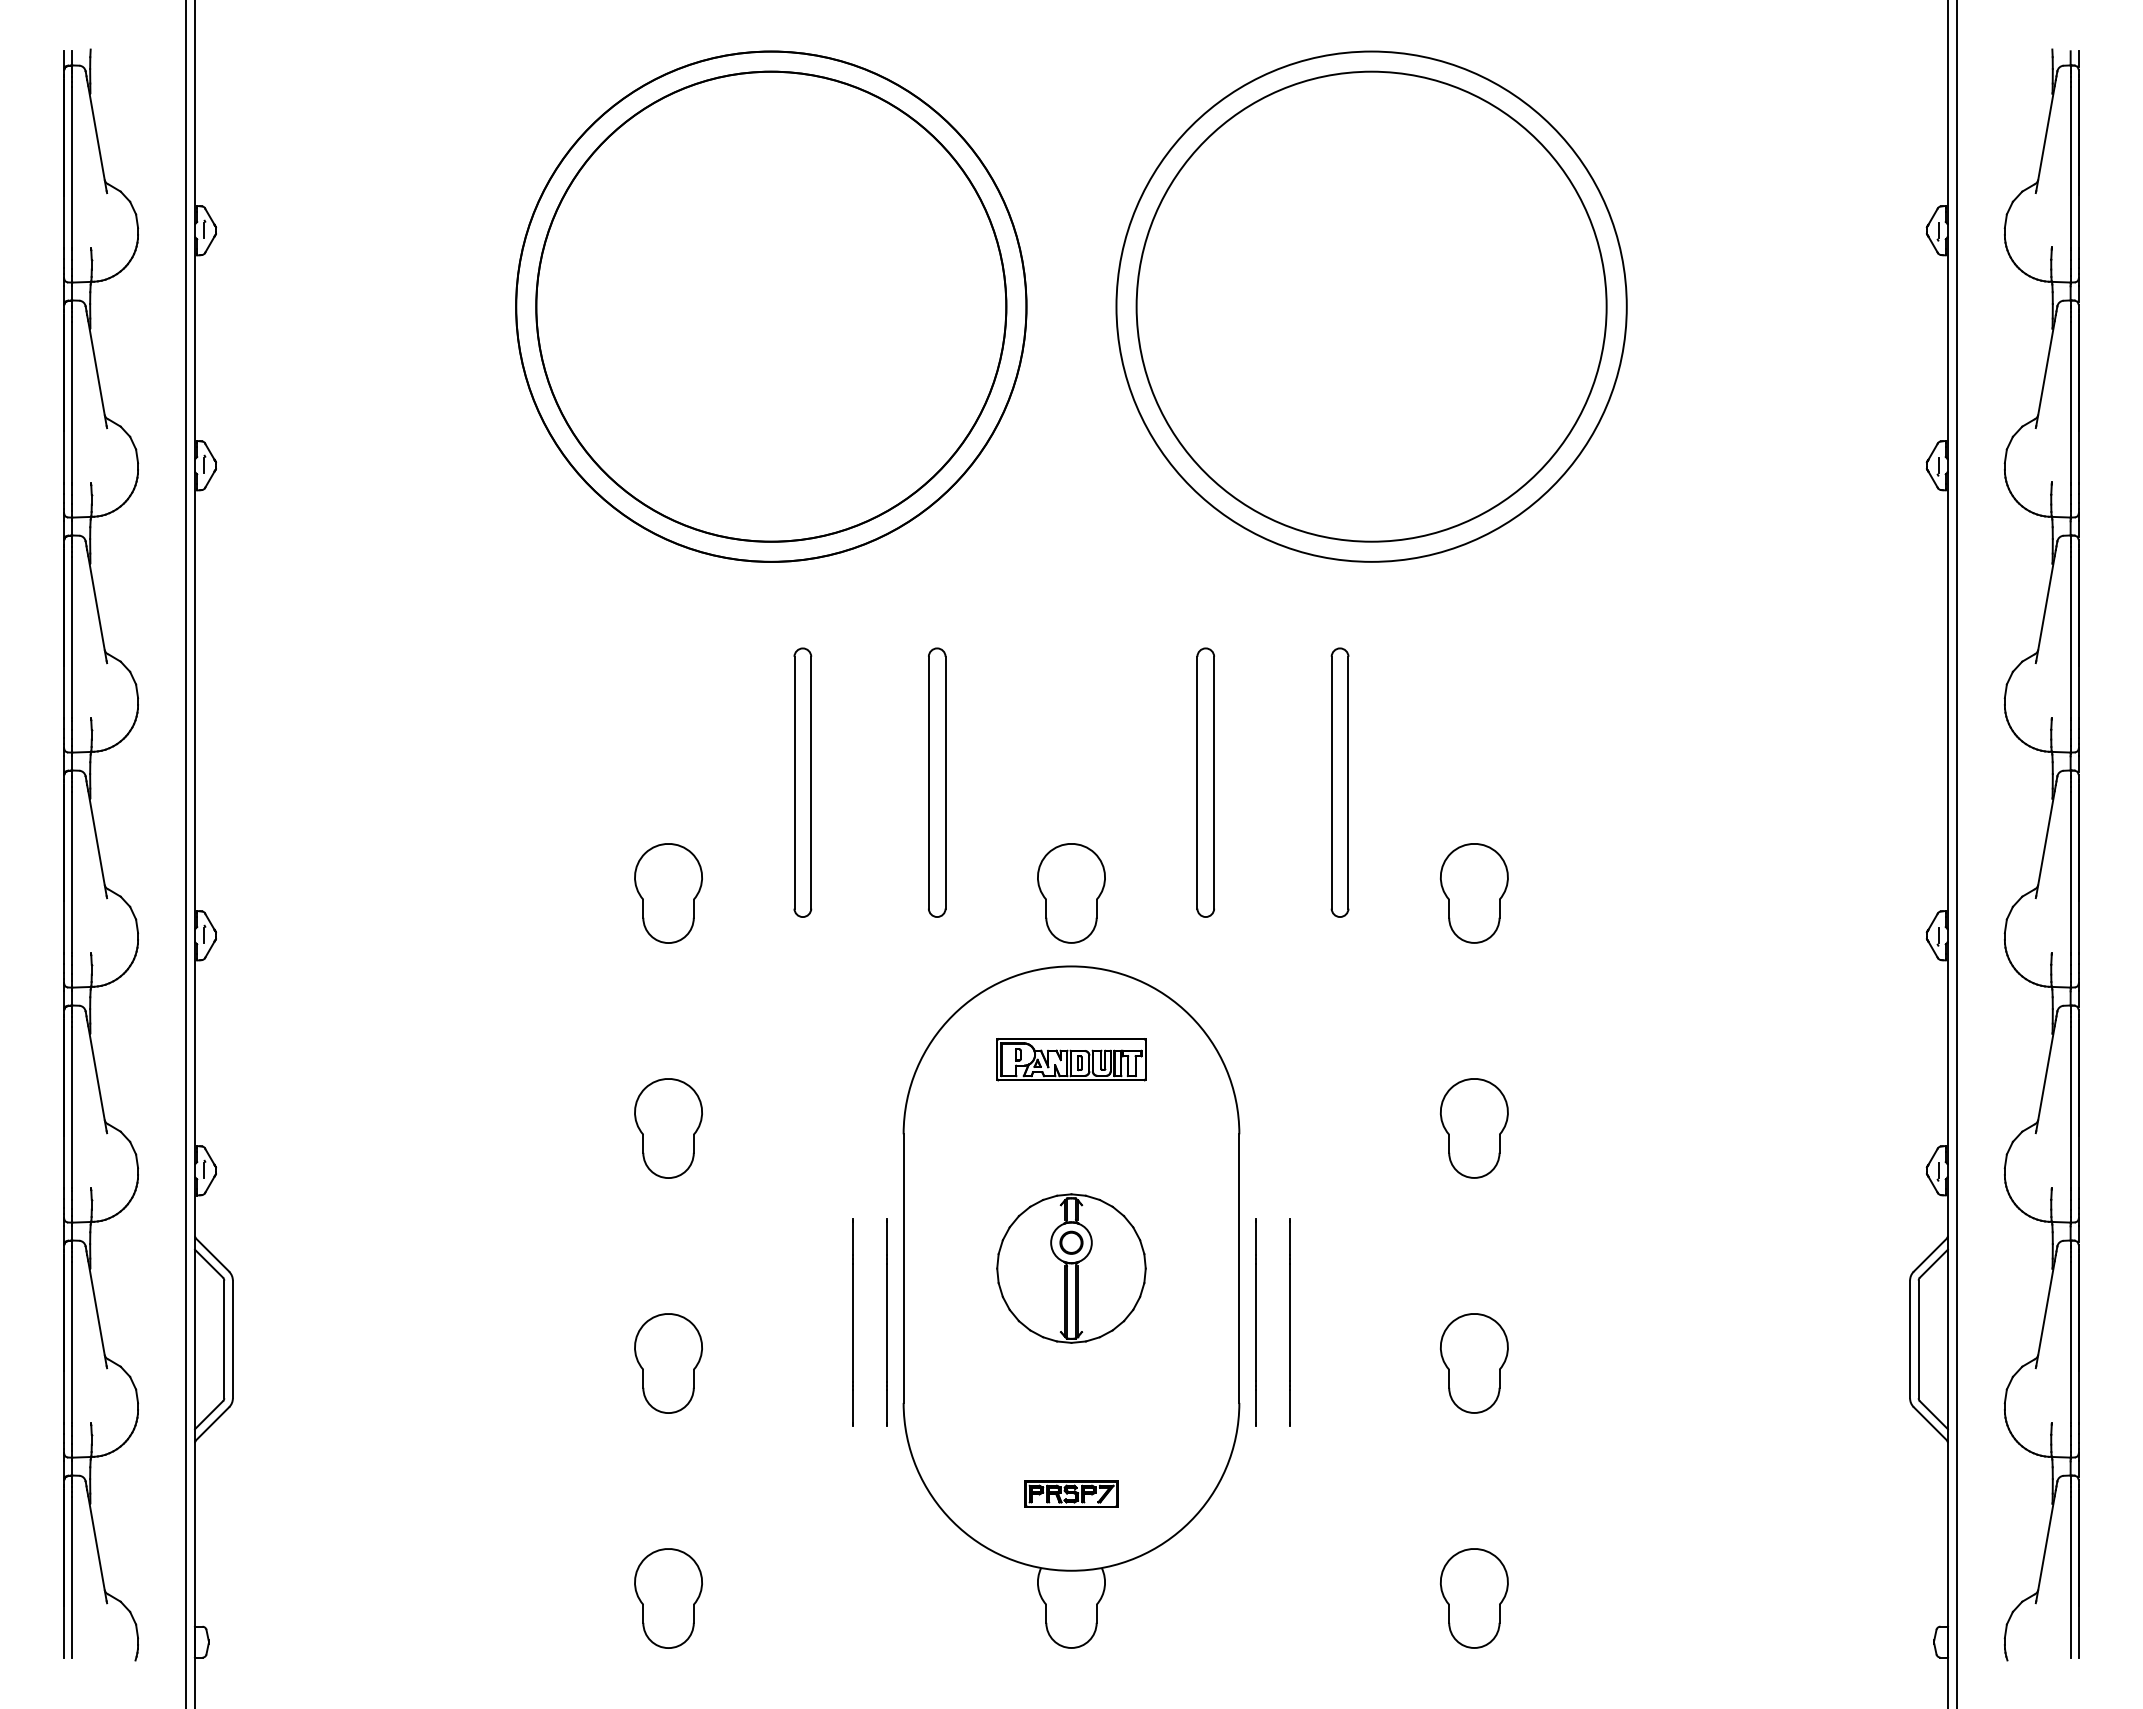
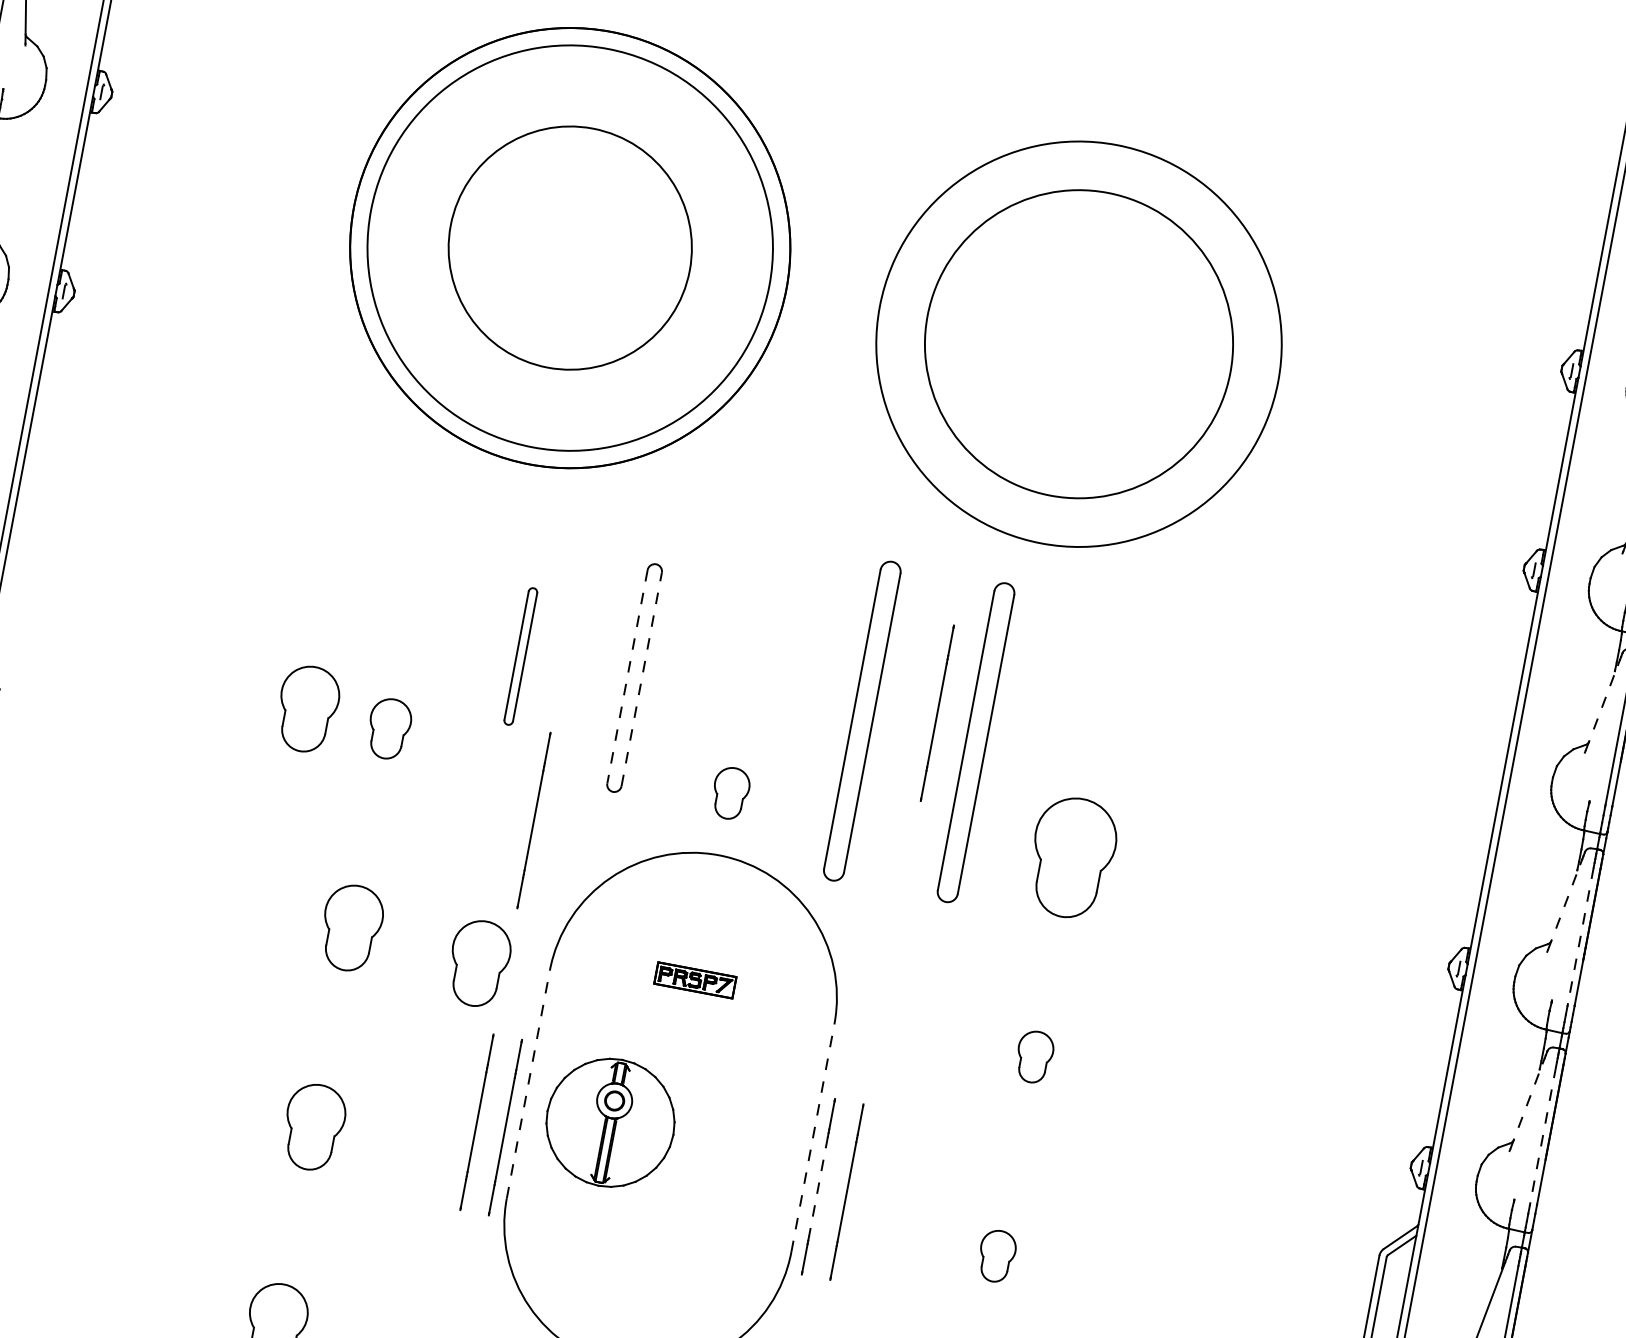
circle: (771, 306) -> (570, 247), size x0.6
circle: (1371, 306) -> (1078, 344), size x0.7
line: (2045, 608) -> (1601, 707), solid -> dashed
line: (1289, 757) -> (937, 713), added
part: (802, 782) -> (520, 656), size x0.6
line: (928, 782) -> (627, 676), solid -> dashed
line: (945, 782) -> (641, 679), solid -> dashed
part: (1205, 782) -> (862, 720), size x1.4
part: (1339, 782) -> (975, 742), size x1.4
line: (2045, 843) -> (1564, 907), solid -> dashed
line: (2070, 872) -> (1580, 935), solid -> dashed
part: (571, 888) -> (307, 709), added
part: (668, 893) -> (389, 728), size x0.7
part: (1071, 893) -> (730, 793), size x0.6
part: (1473, 893) -> (1071, 857), size x1.4
line: (852, 966) -> (533, 820), added
part: (1071, 1059) -> (704, 934), removed
line: (2045, 1078) -> (1526, 1106), solid -> dashed
line: (2070, 1107) -> (1543, 1134), solid -> dashed
part: (1474, 1128) -> (1034, 1057), size x0.6
part: (821, 1141) -> (479, 963), added
line: (903, 1268) -> (528, 1084), solid -> dashed
part: (1071, 1268) -> (610, 1122), moved
line: (1239, 1268) -> (813, 1138), solid -> dashed
line: (1256, 1322) -> (818, 1186), solid -> dashed
part: (1474, 1363) -> (996, 1256), size x0.6
part: (1071, 1493) -> (695, 979), moved

